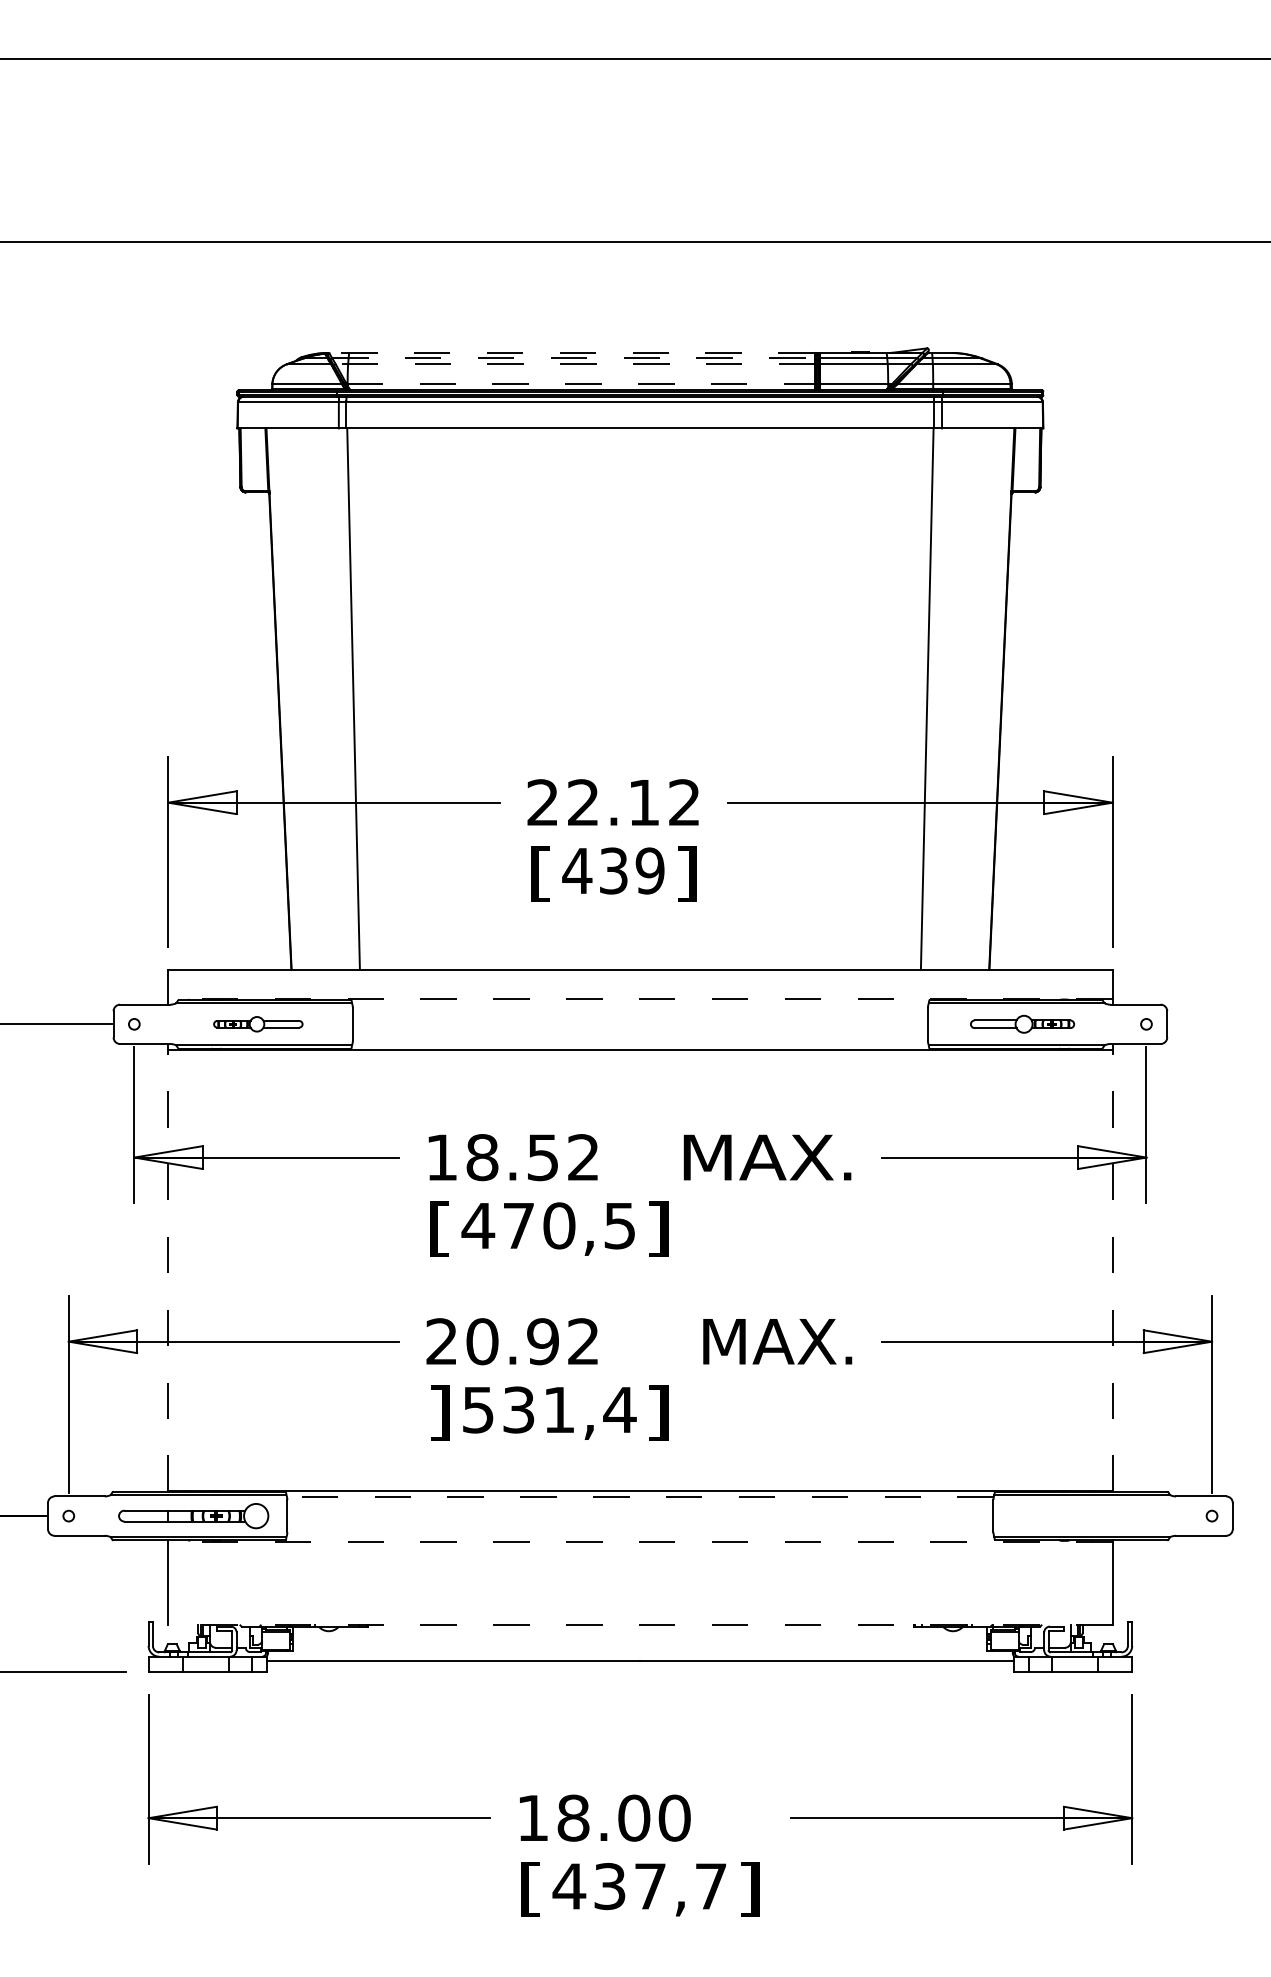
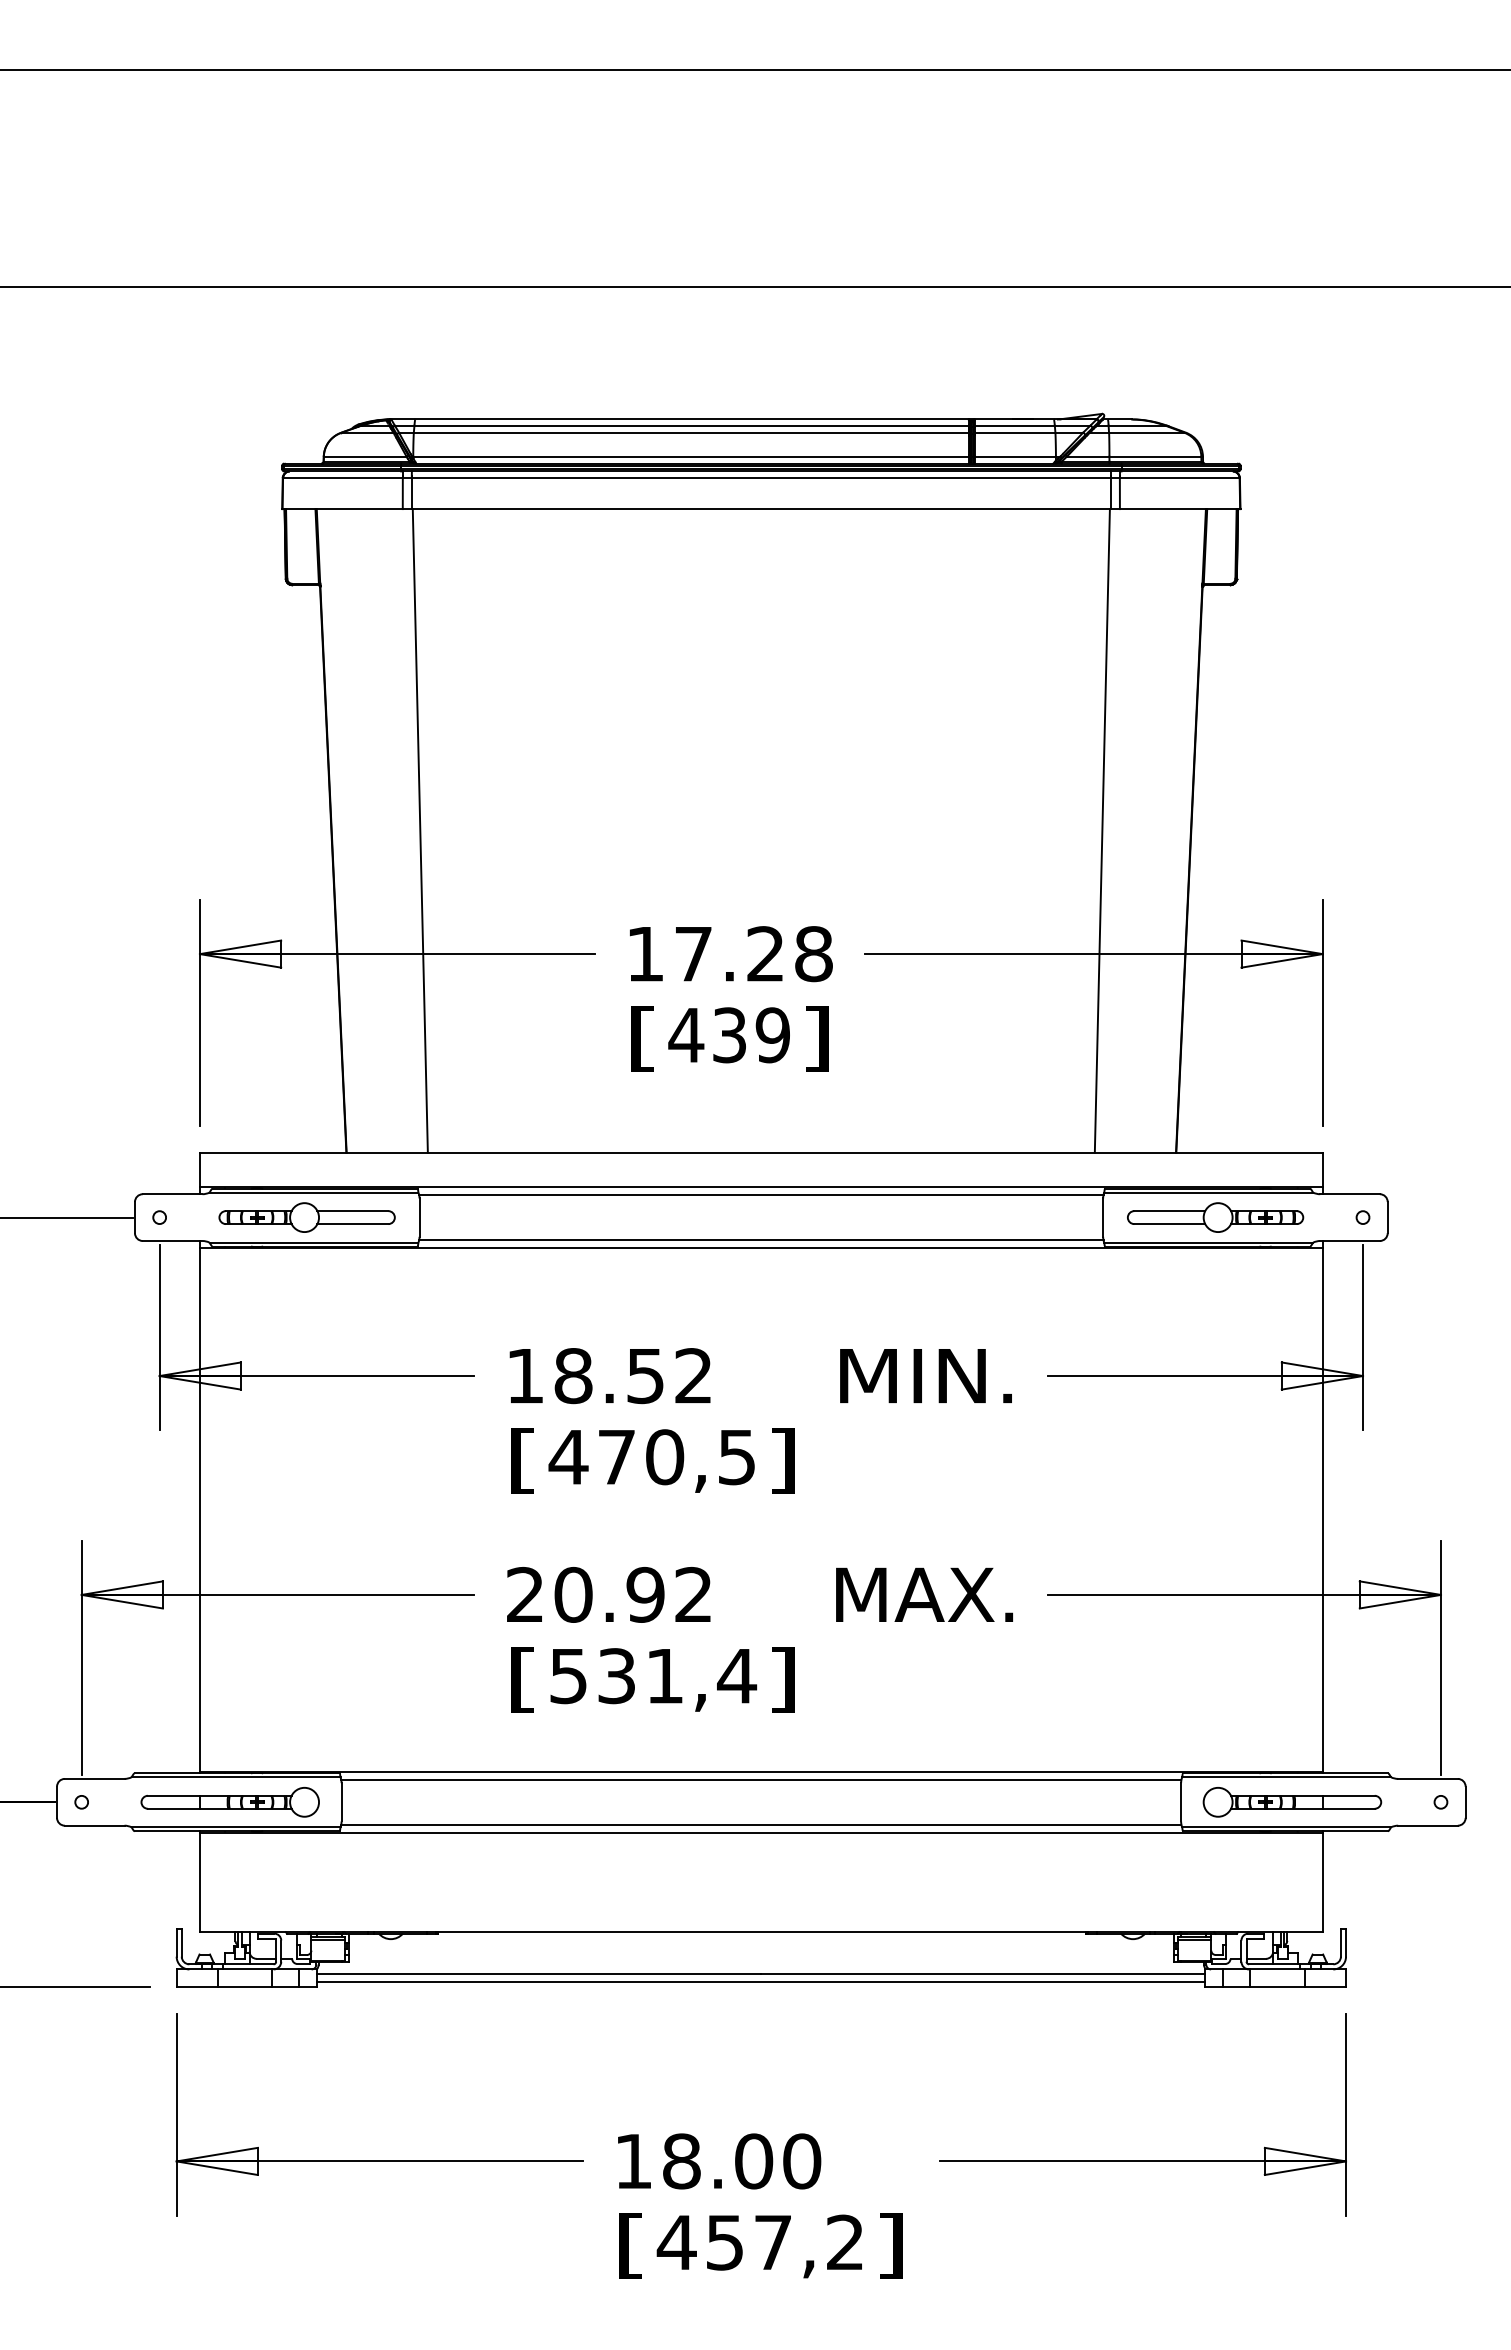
line: (570, 353) -> (678, 419), dashed -> solid
line: (574, 358) -> (682, 425), dashed -> solid
line: (574, 363) -> (683, 432), dashed -> solid
line: (580, 384) -> (690, 456), dashed -> solid
text: (613, 803) -> (729, 954), 22.12 -> 17.28
line: (639, 999) -> (760, 1187), dashed -> solid
line: (640, 1005) -> (761, 1195), added
part: (257, 1024) -> (306, 1217), size x1.67
part: (1022, 1024) -> (1215, 1217), size x1.43
line: (640, 1043) -> (761, 1240), added
text: (759, 1157) -> (902, 1376), MAX. -> MIN.
line: (167, 1267) -> (199, 1506), dashed -> solid
line: (1112, 1267) -> (1322, 1506), dashed -> solid
text: (439, 1412) -> (522, 1679), ] -> [
line: (639, 1496) -> (760, 1779), dashed -> solid
part: (1087, 1516) -> (1292, 1802), added
line: (640, 1534) -> (761, 1824), added
line: (639, 1541) -> (760, 1832), dashed -> solid
line: (639, 1625) -> (760, 1932), dashed -> solid
line: (640, 1666) -> (761, 1981), added
text: (660, 1886) -> (785, 2242), 437,7 -> 457,2

